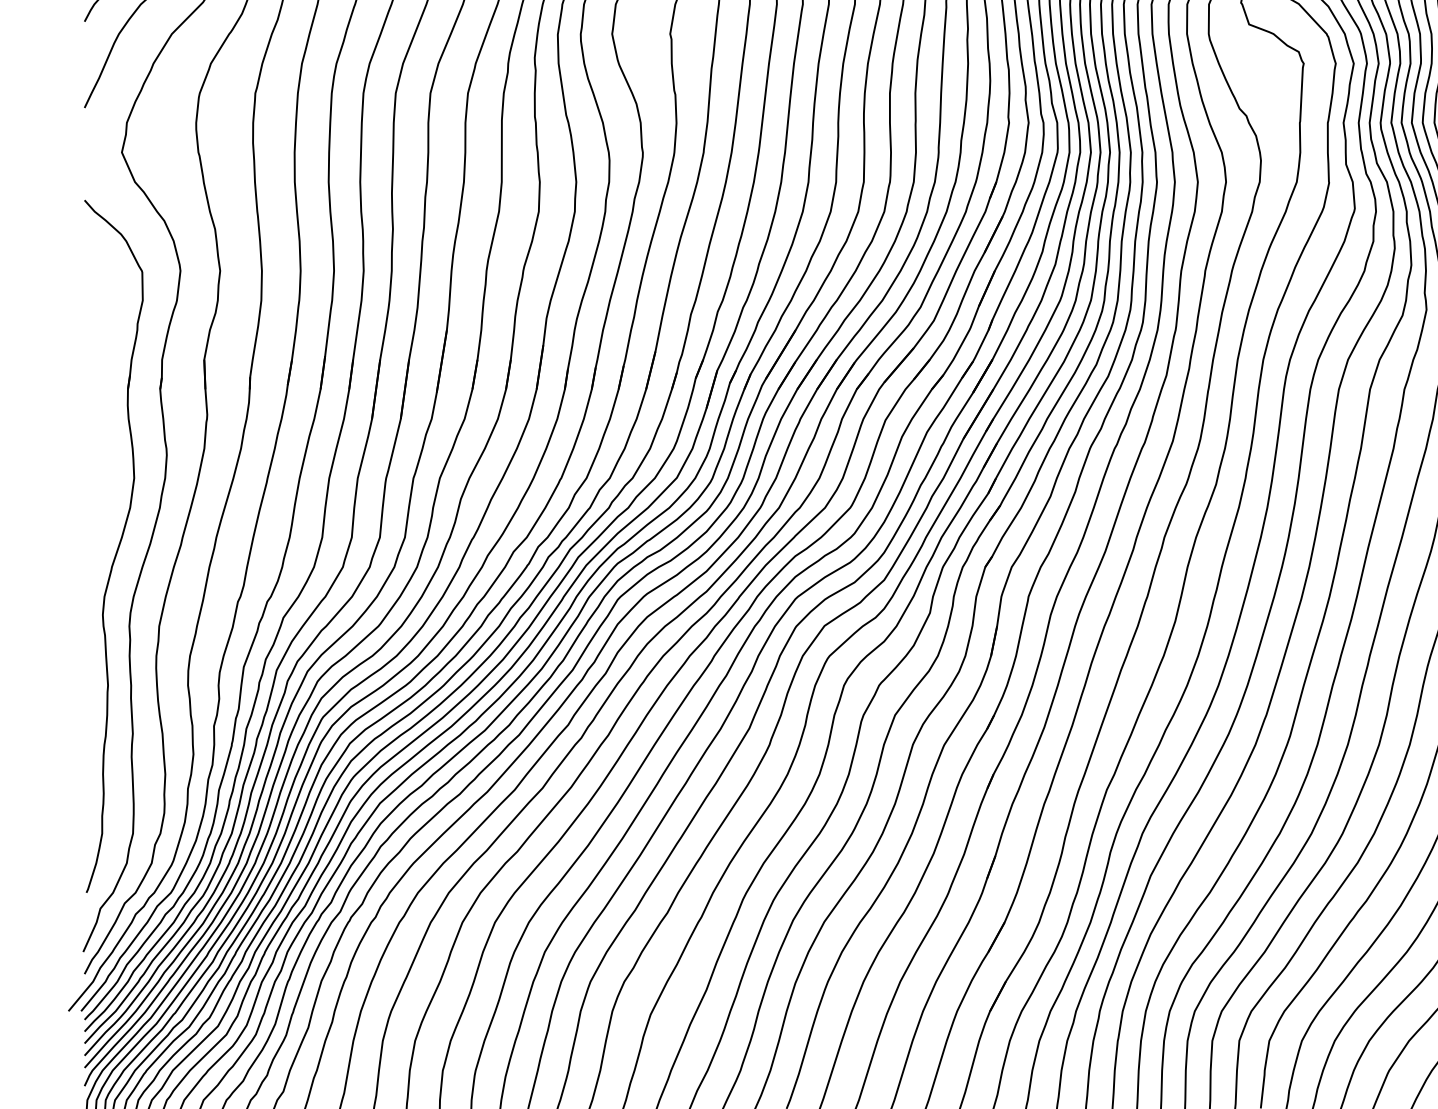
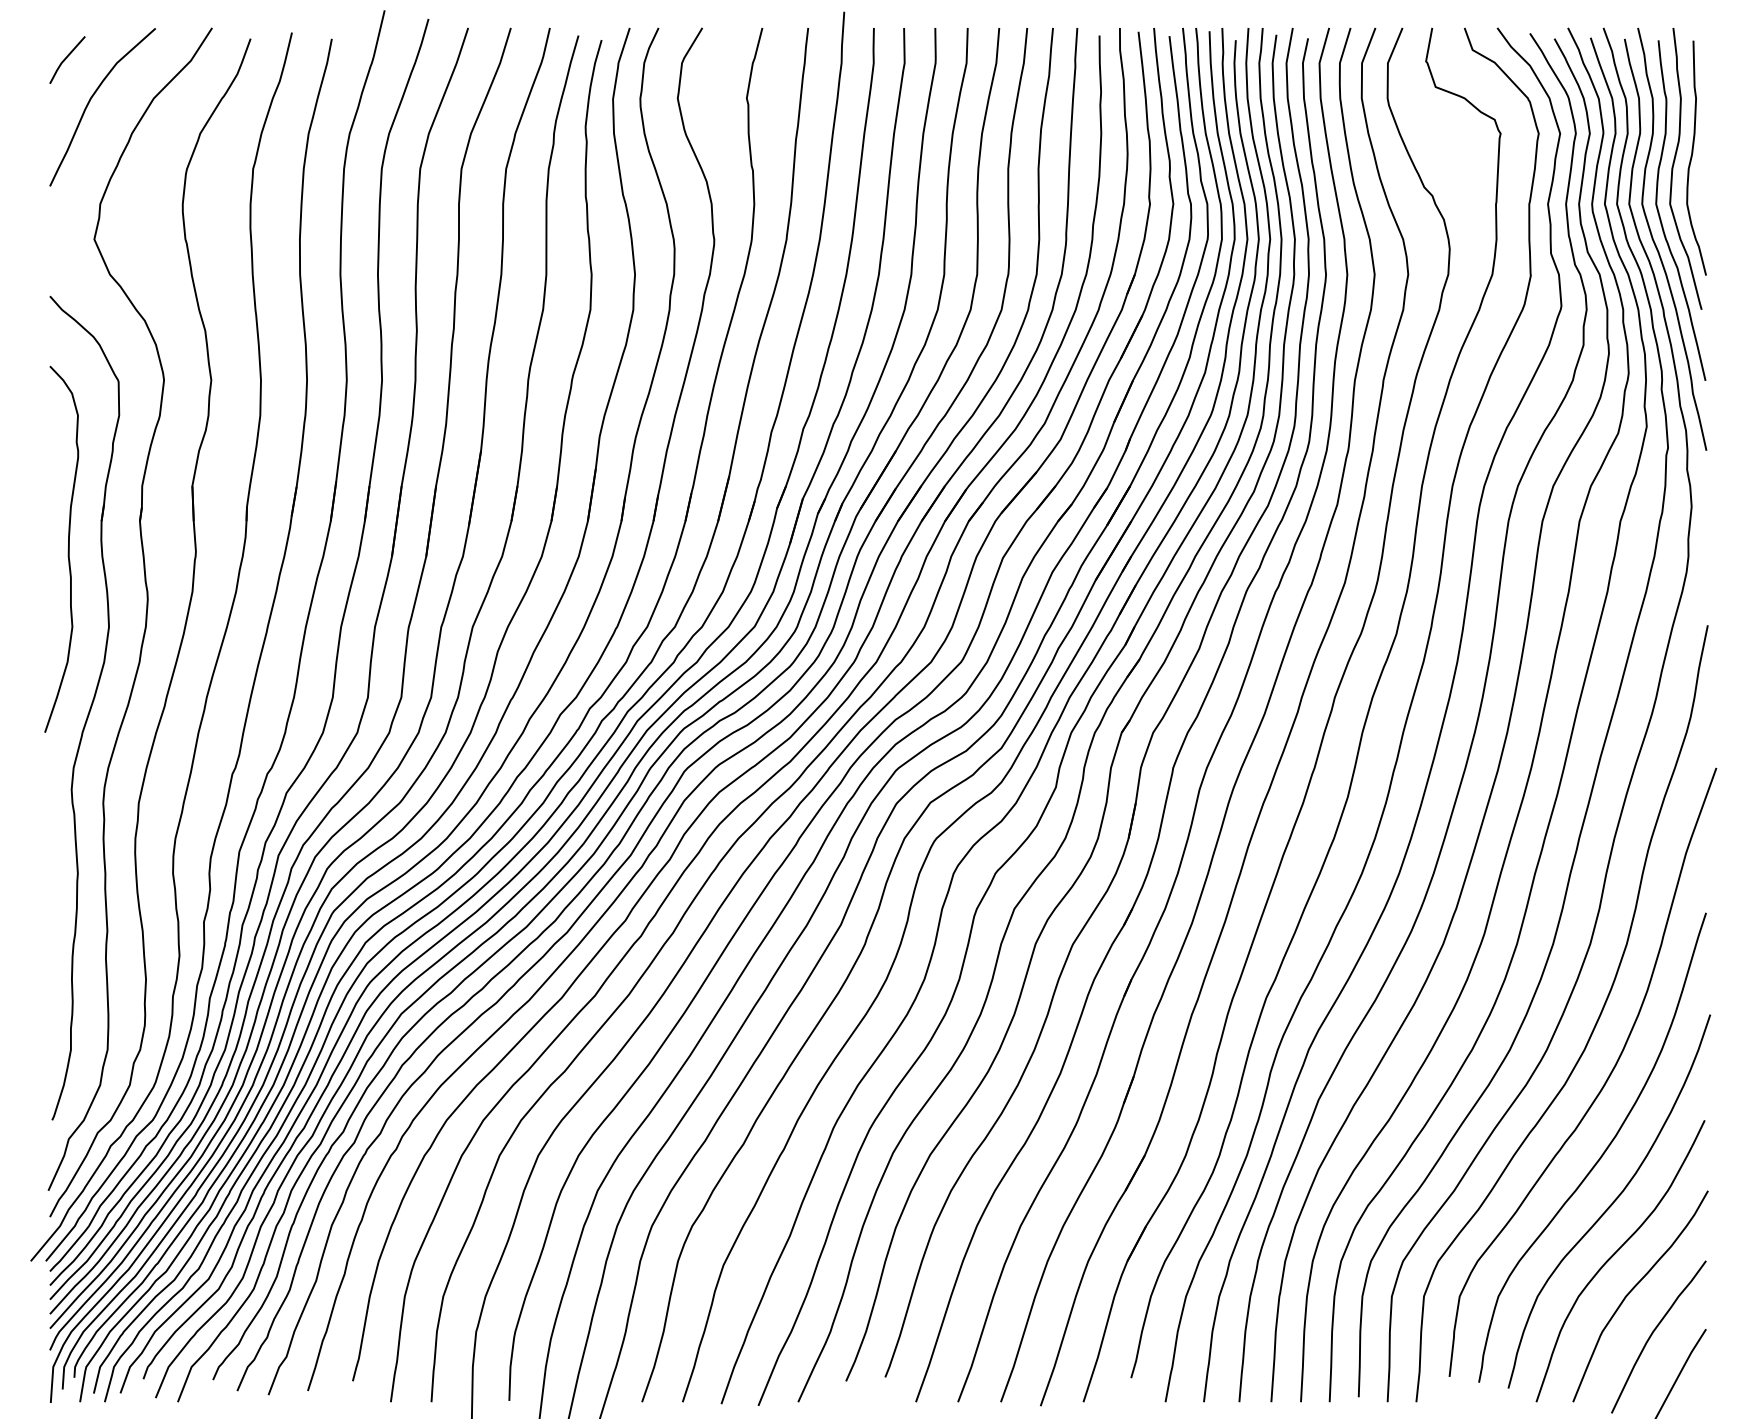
curve: (99, 413) -> (67, 550), added

